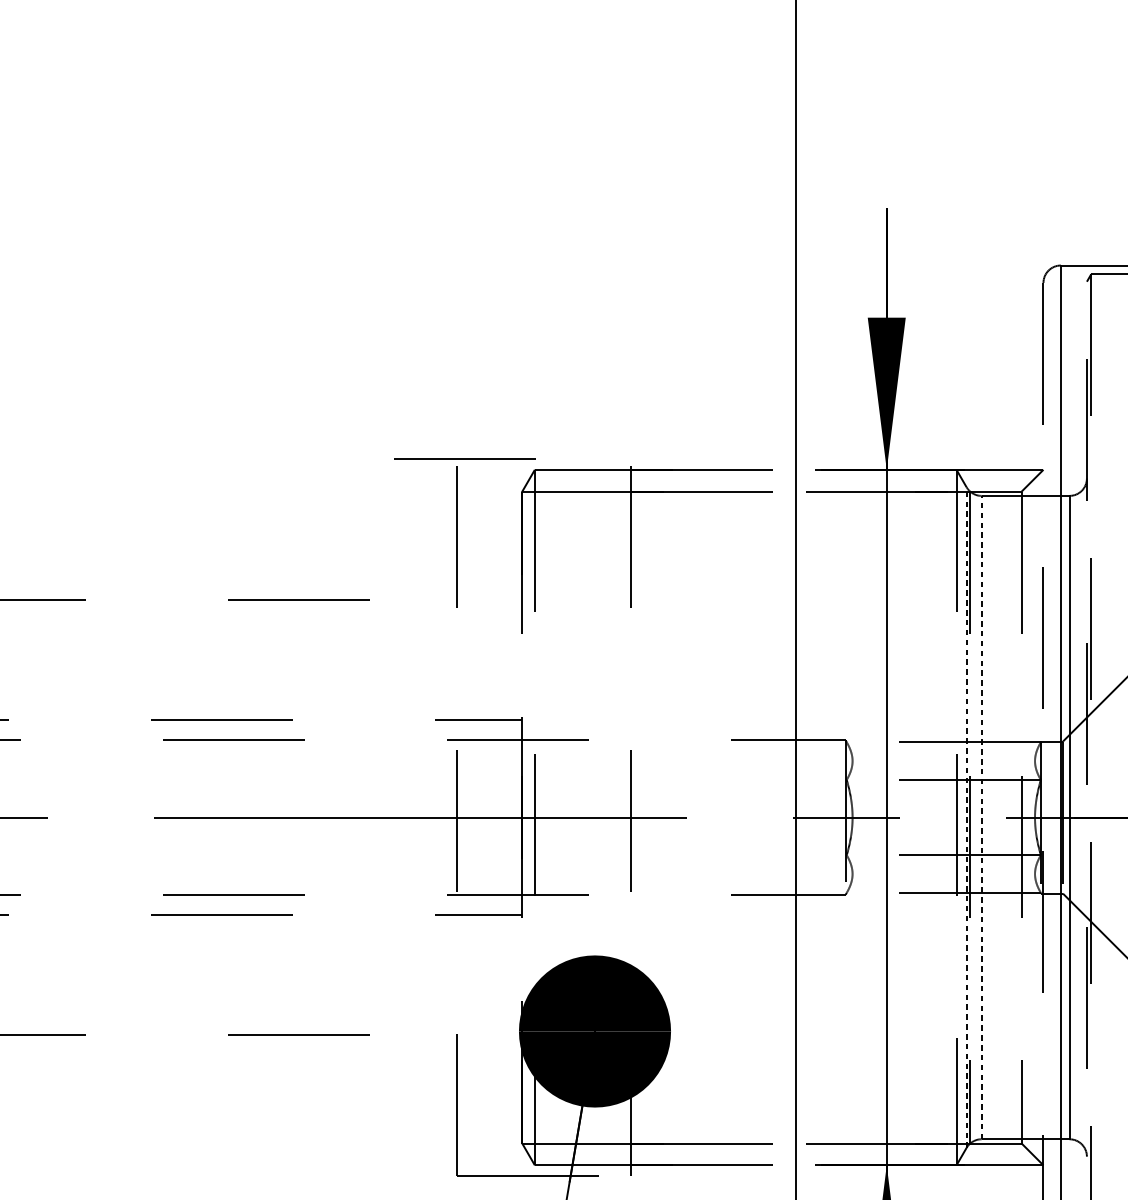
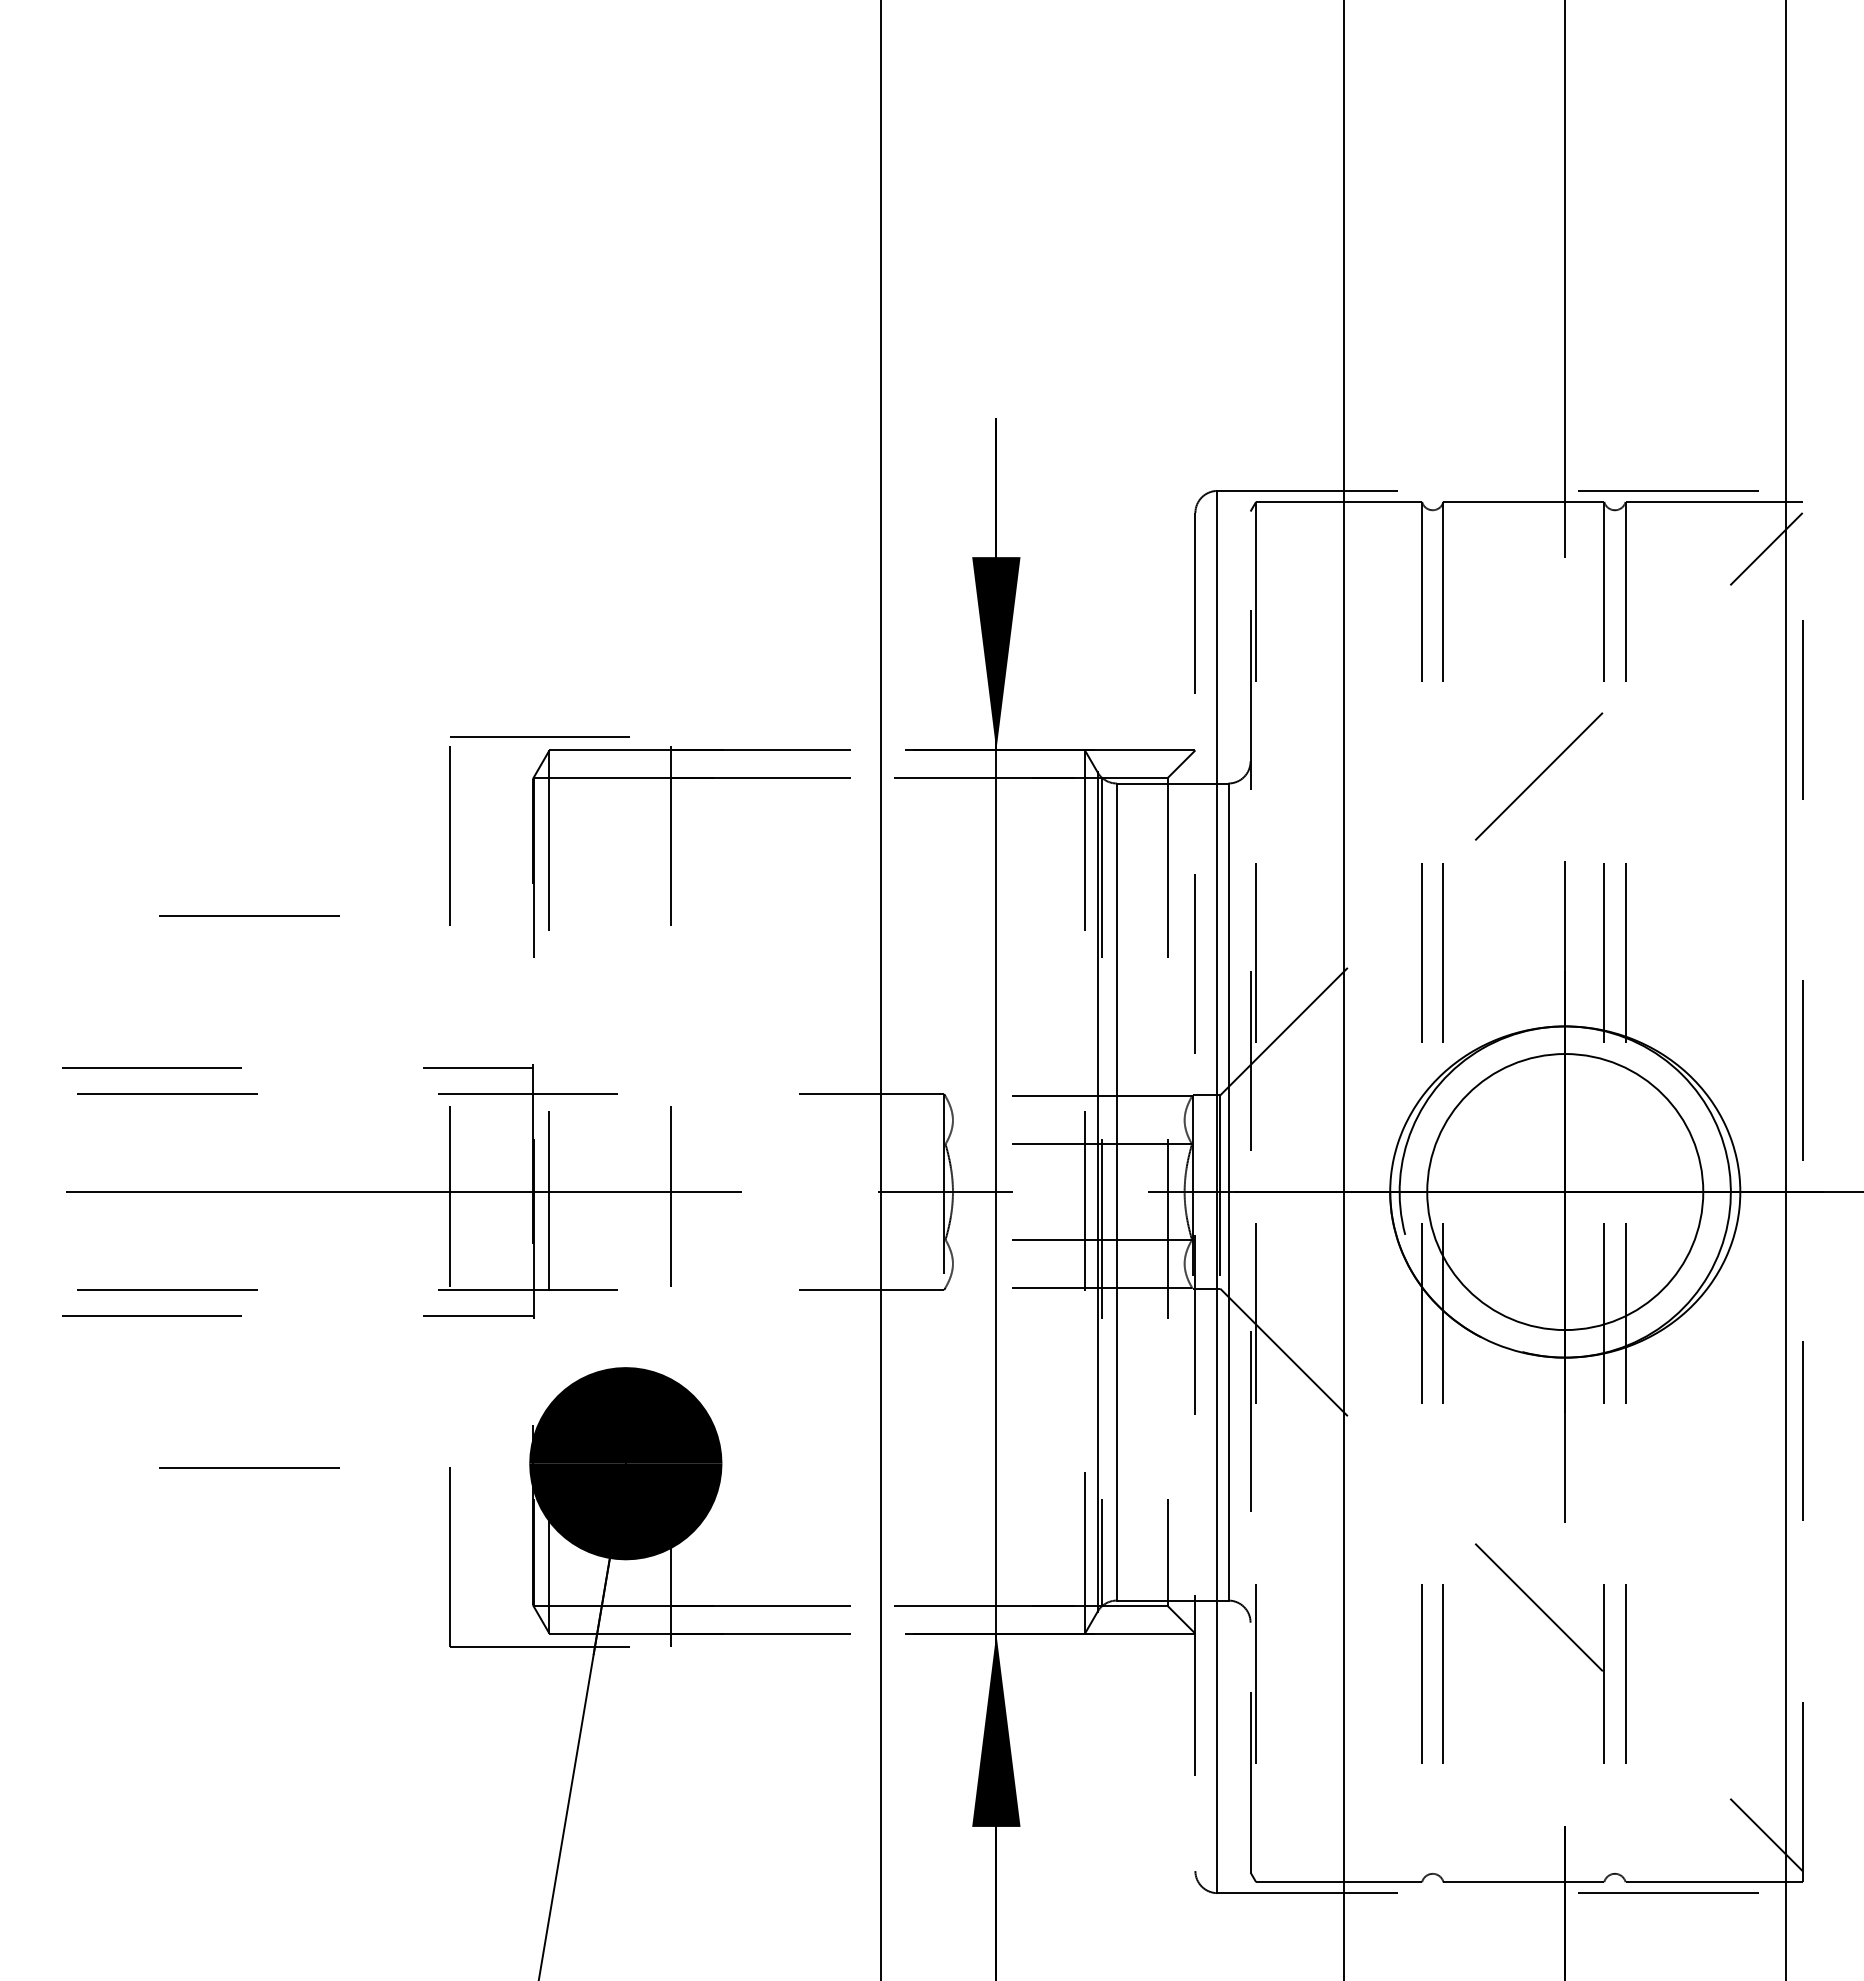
line: (464, 458) -> (539, 736), moved
line: (966, 817) -> (1097, 1192), dashed -> solid
line: (981, 817) -> (1116, 1192), dashed -> solid

